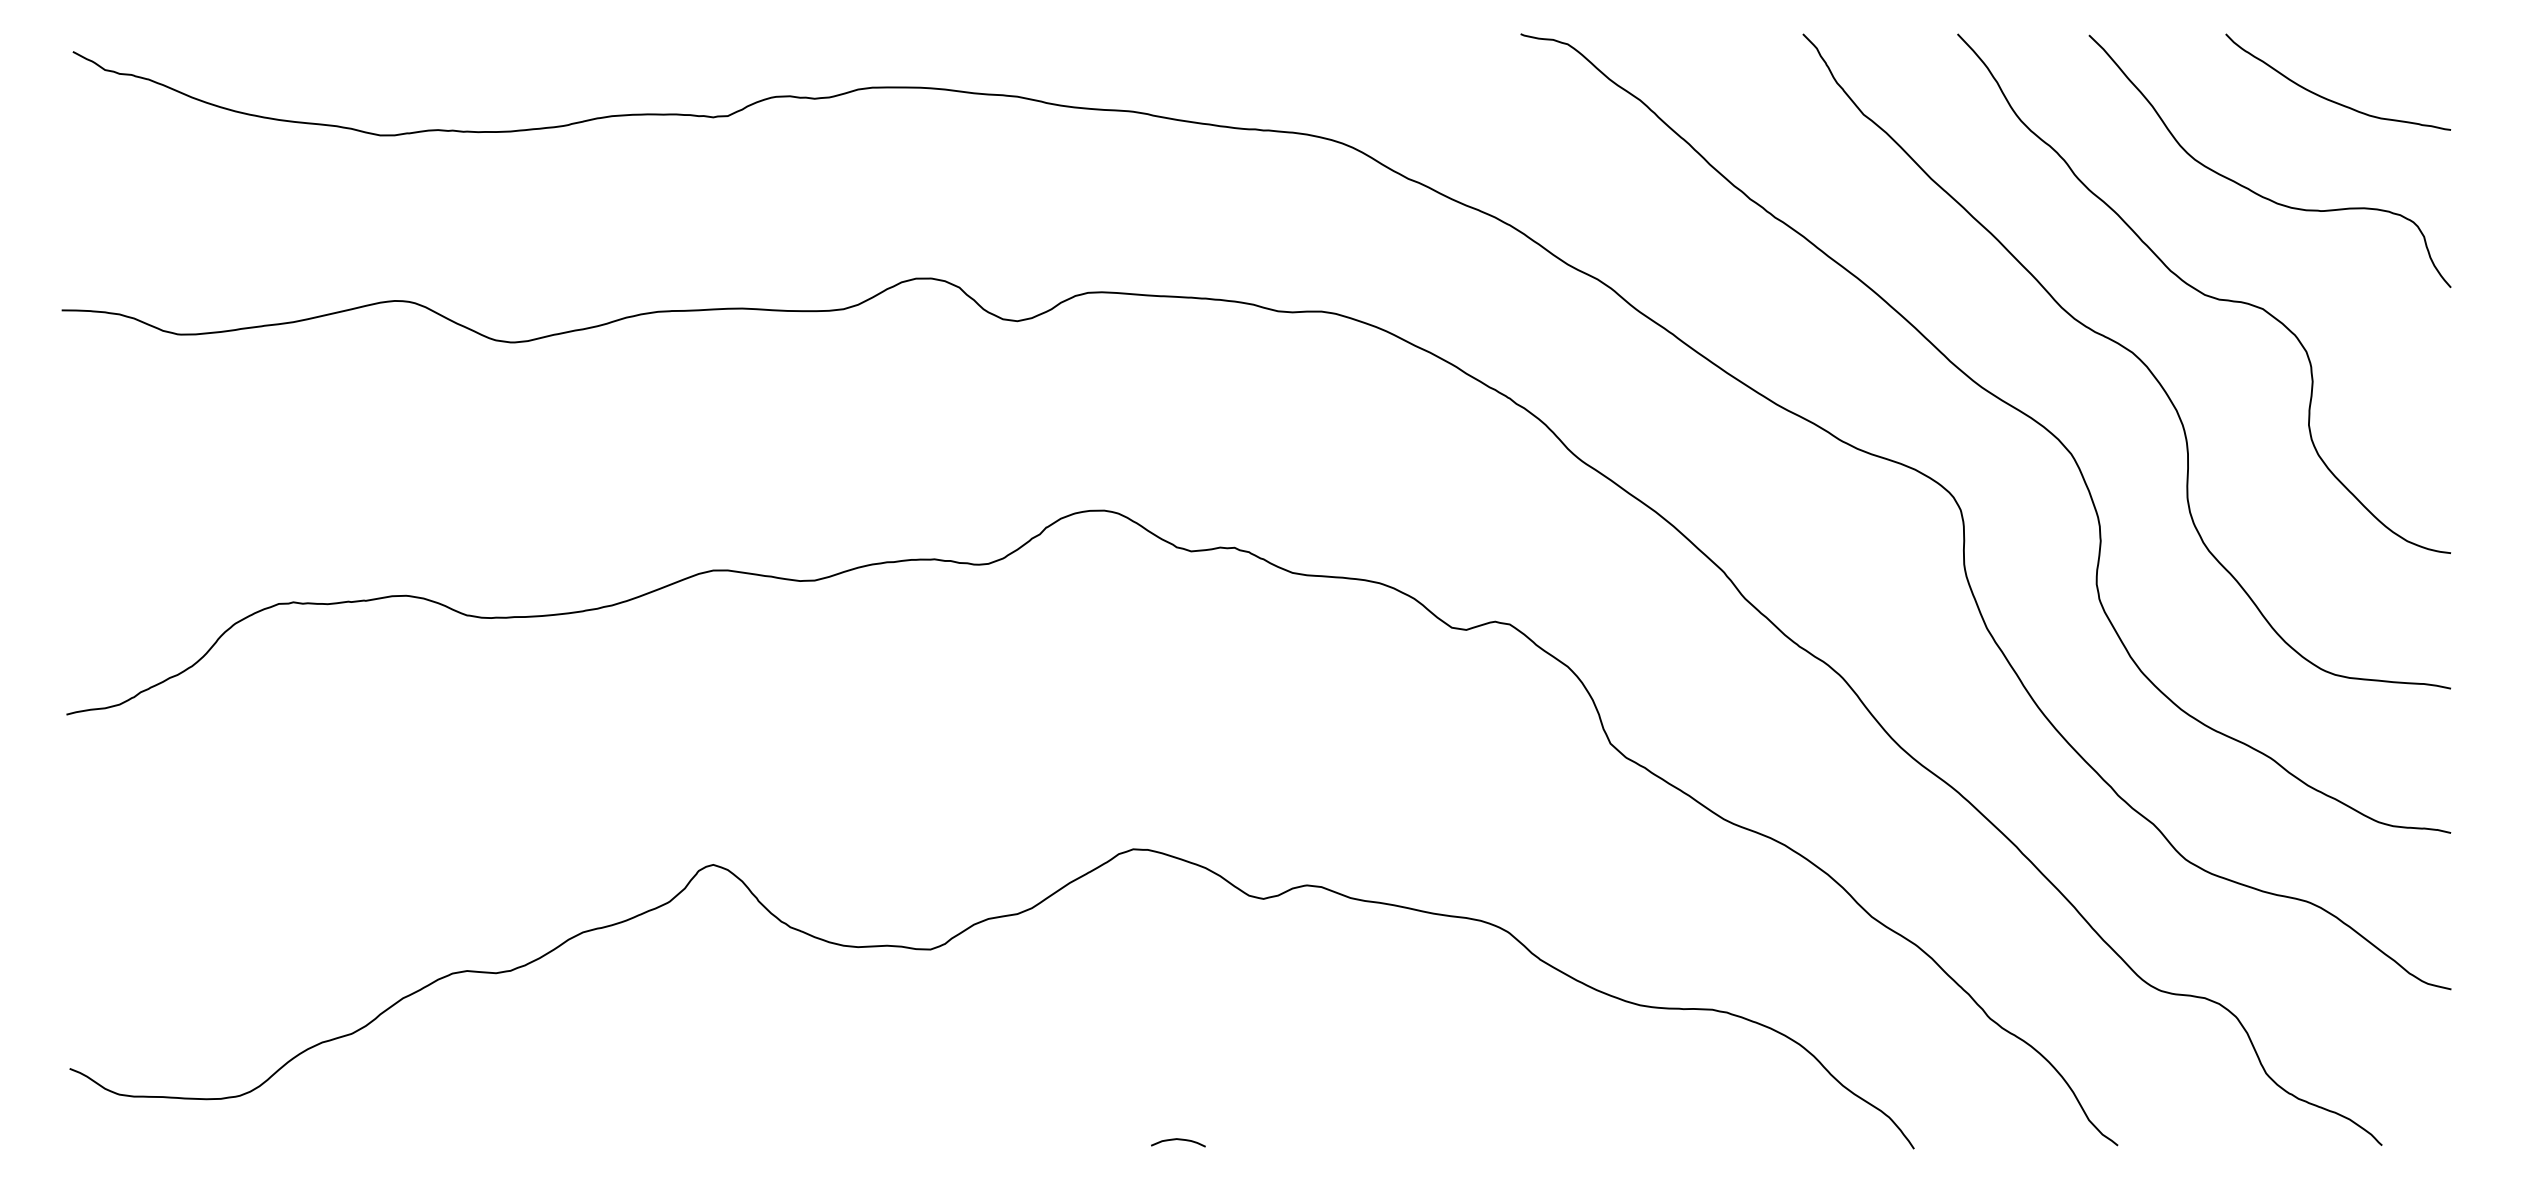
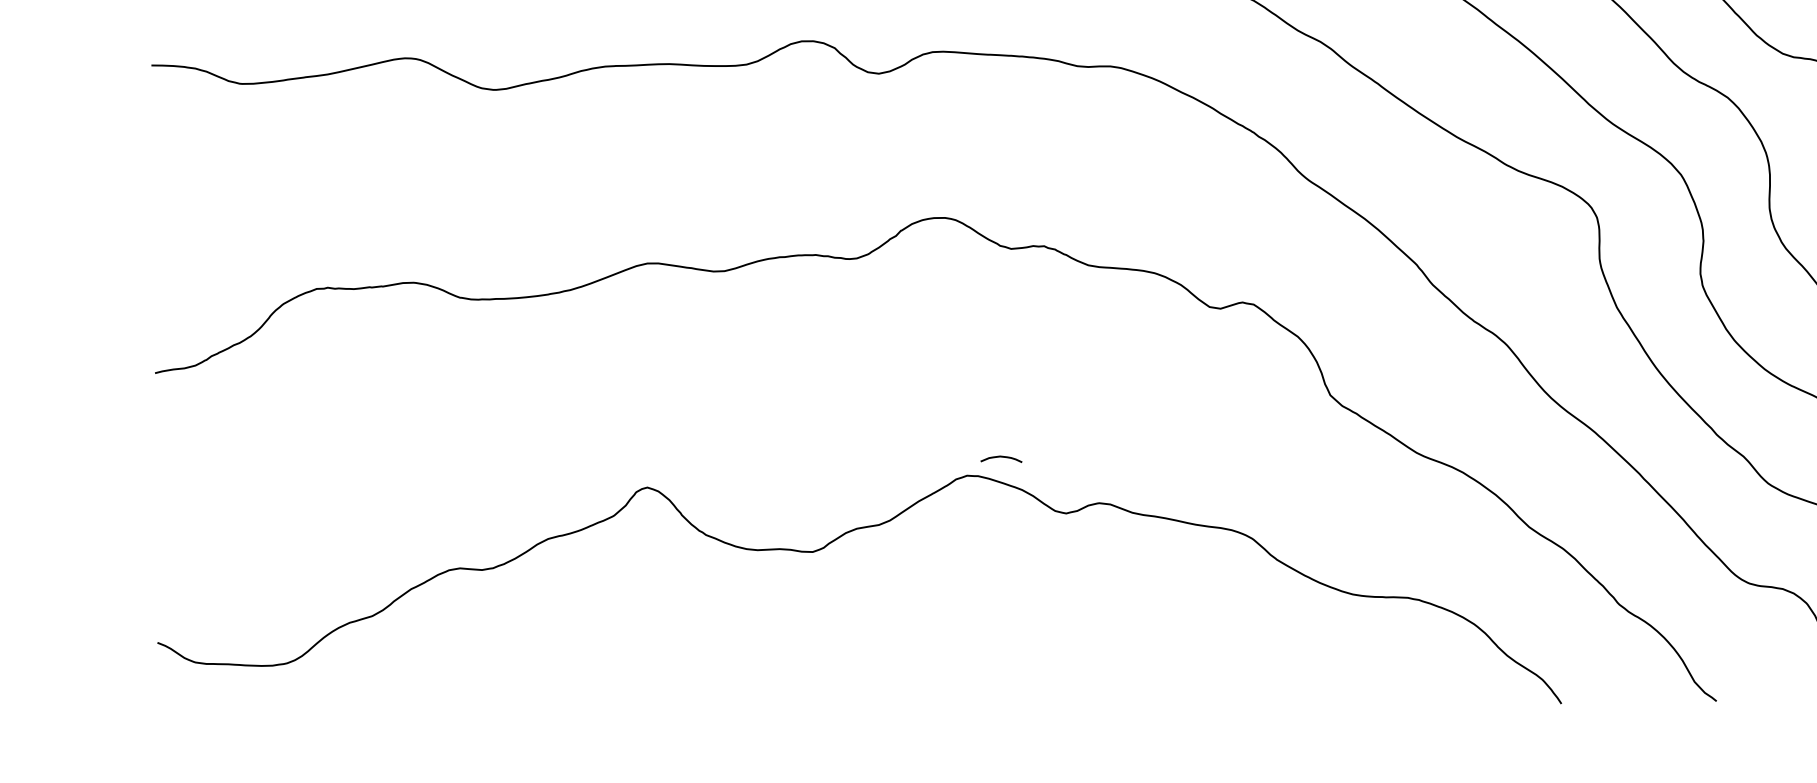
curve: (1178, 1140) -> (1001, 457), moved

